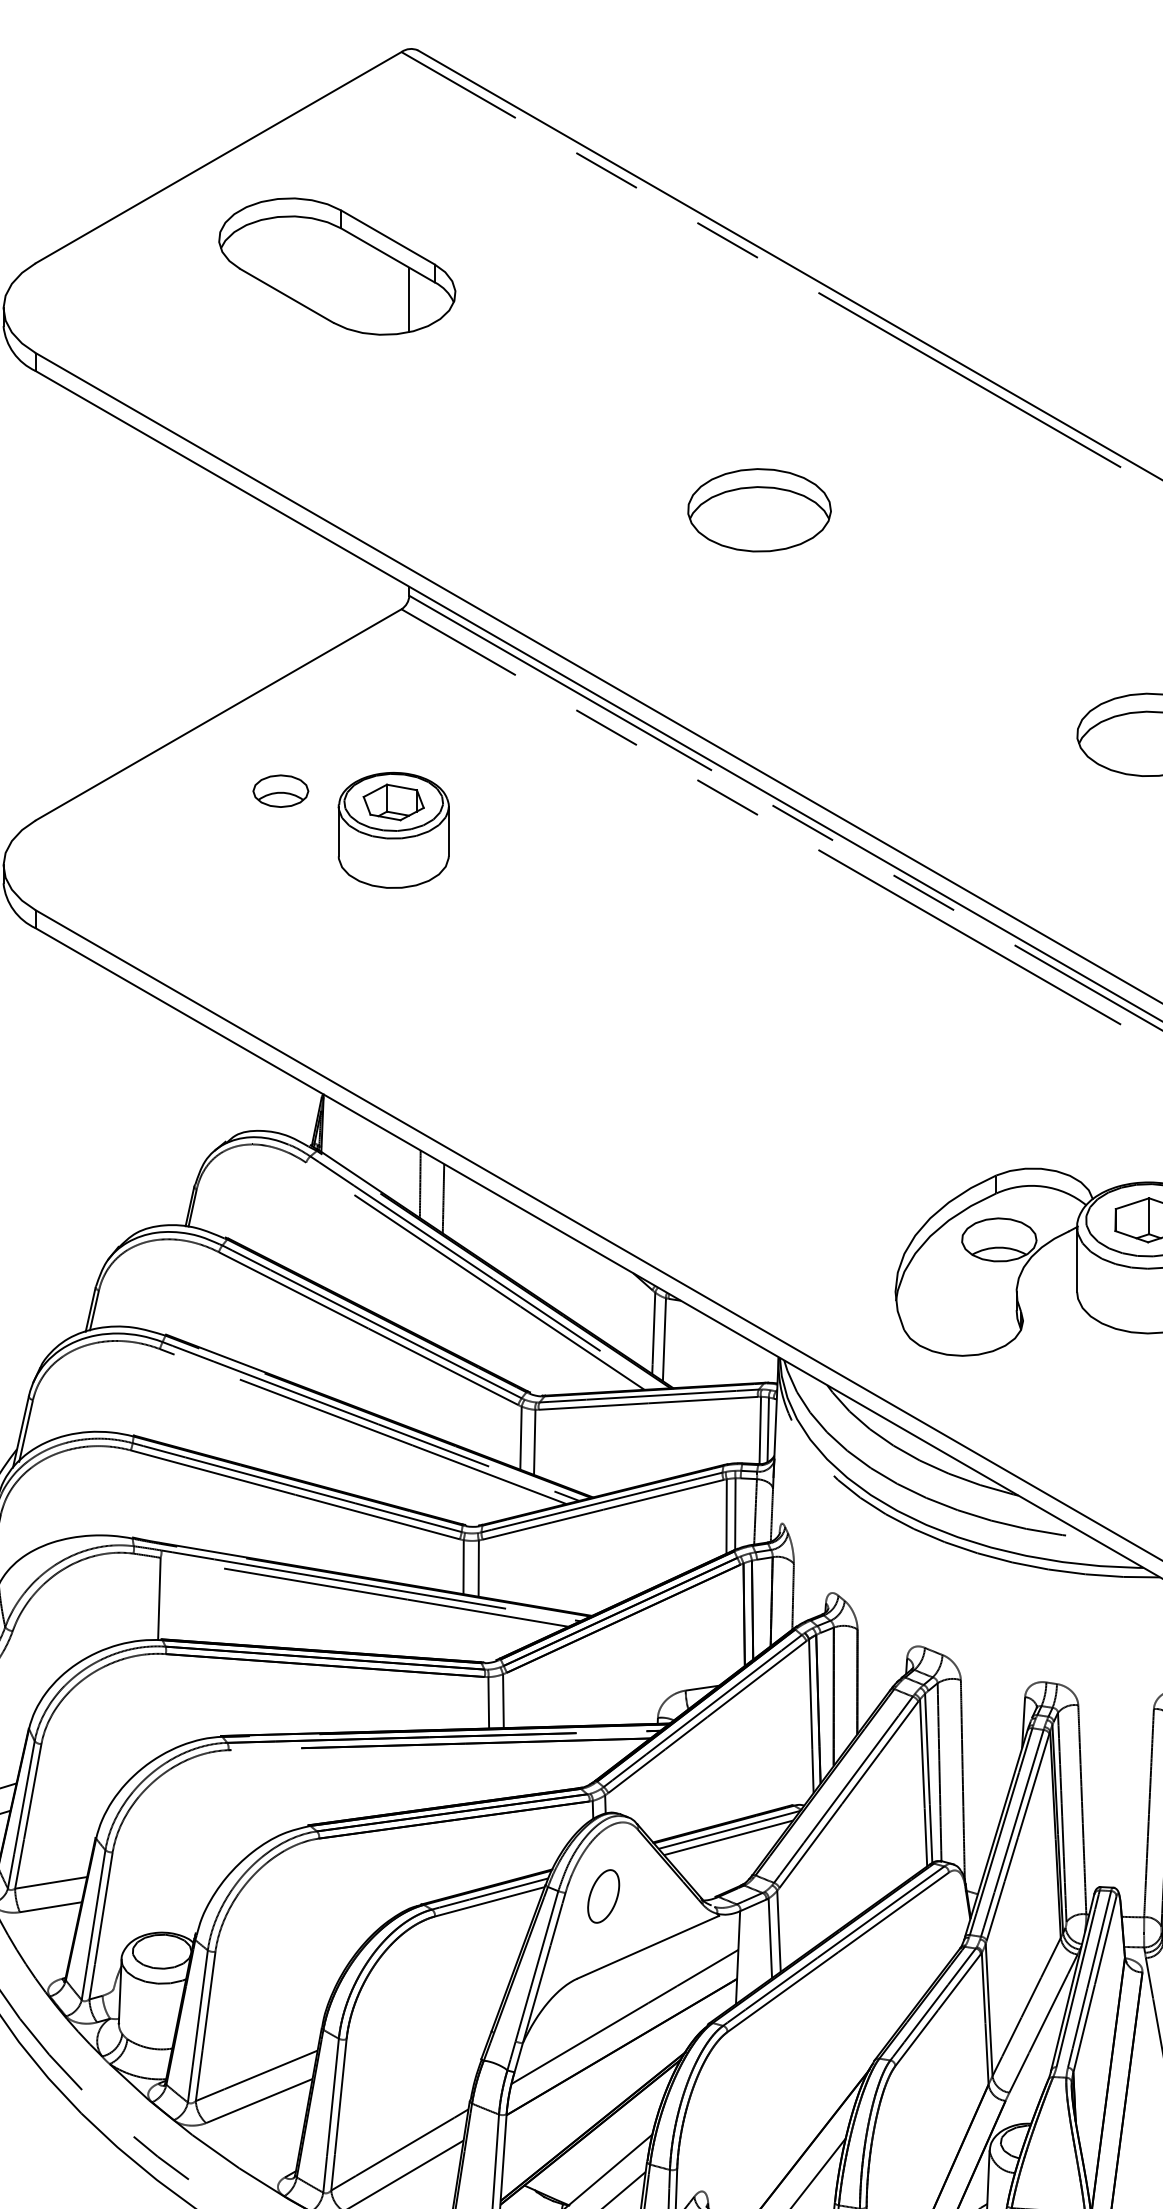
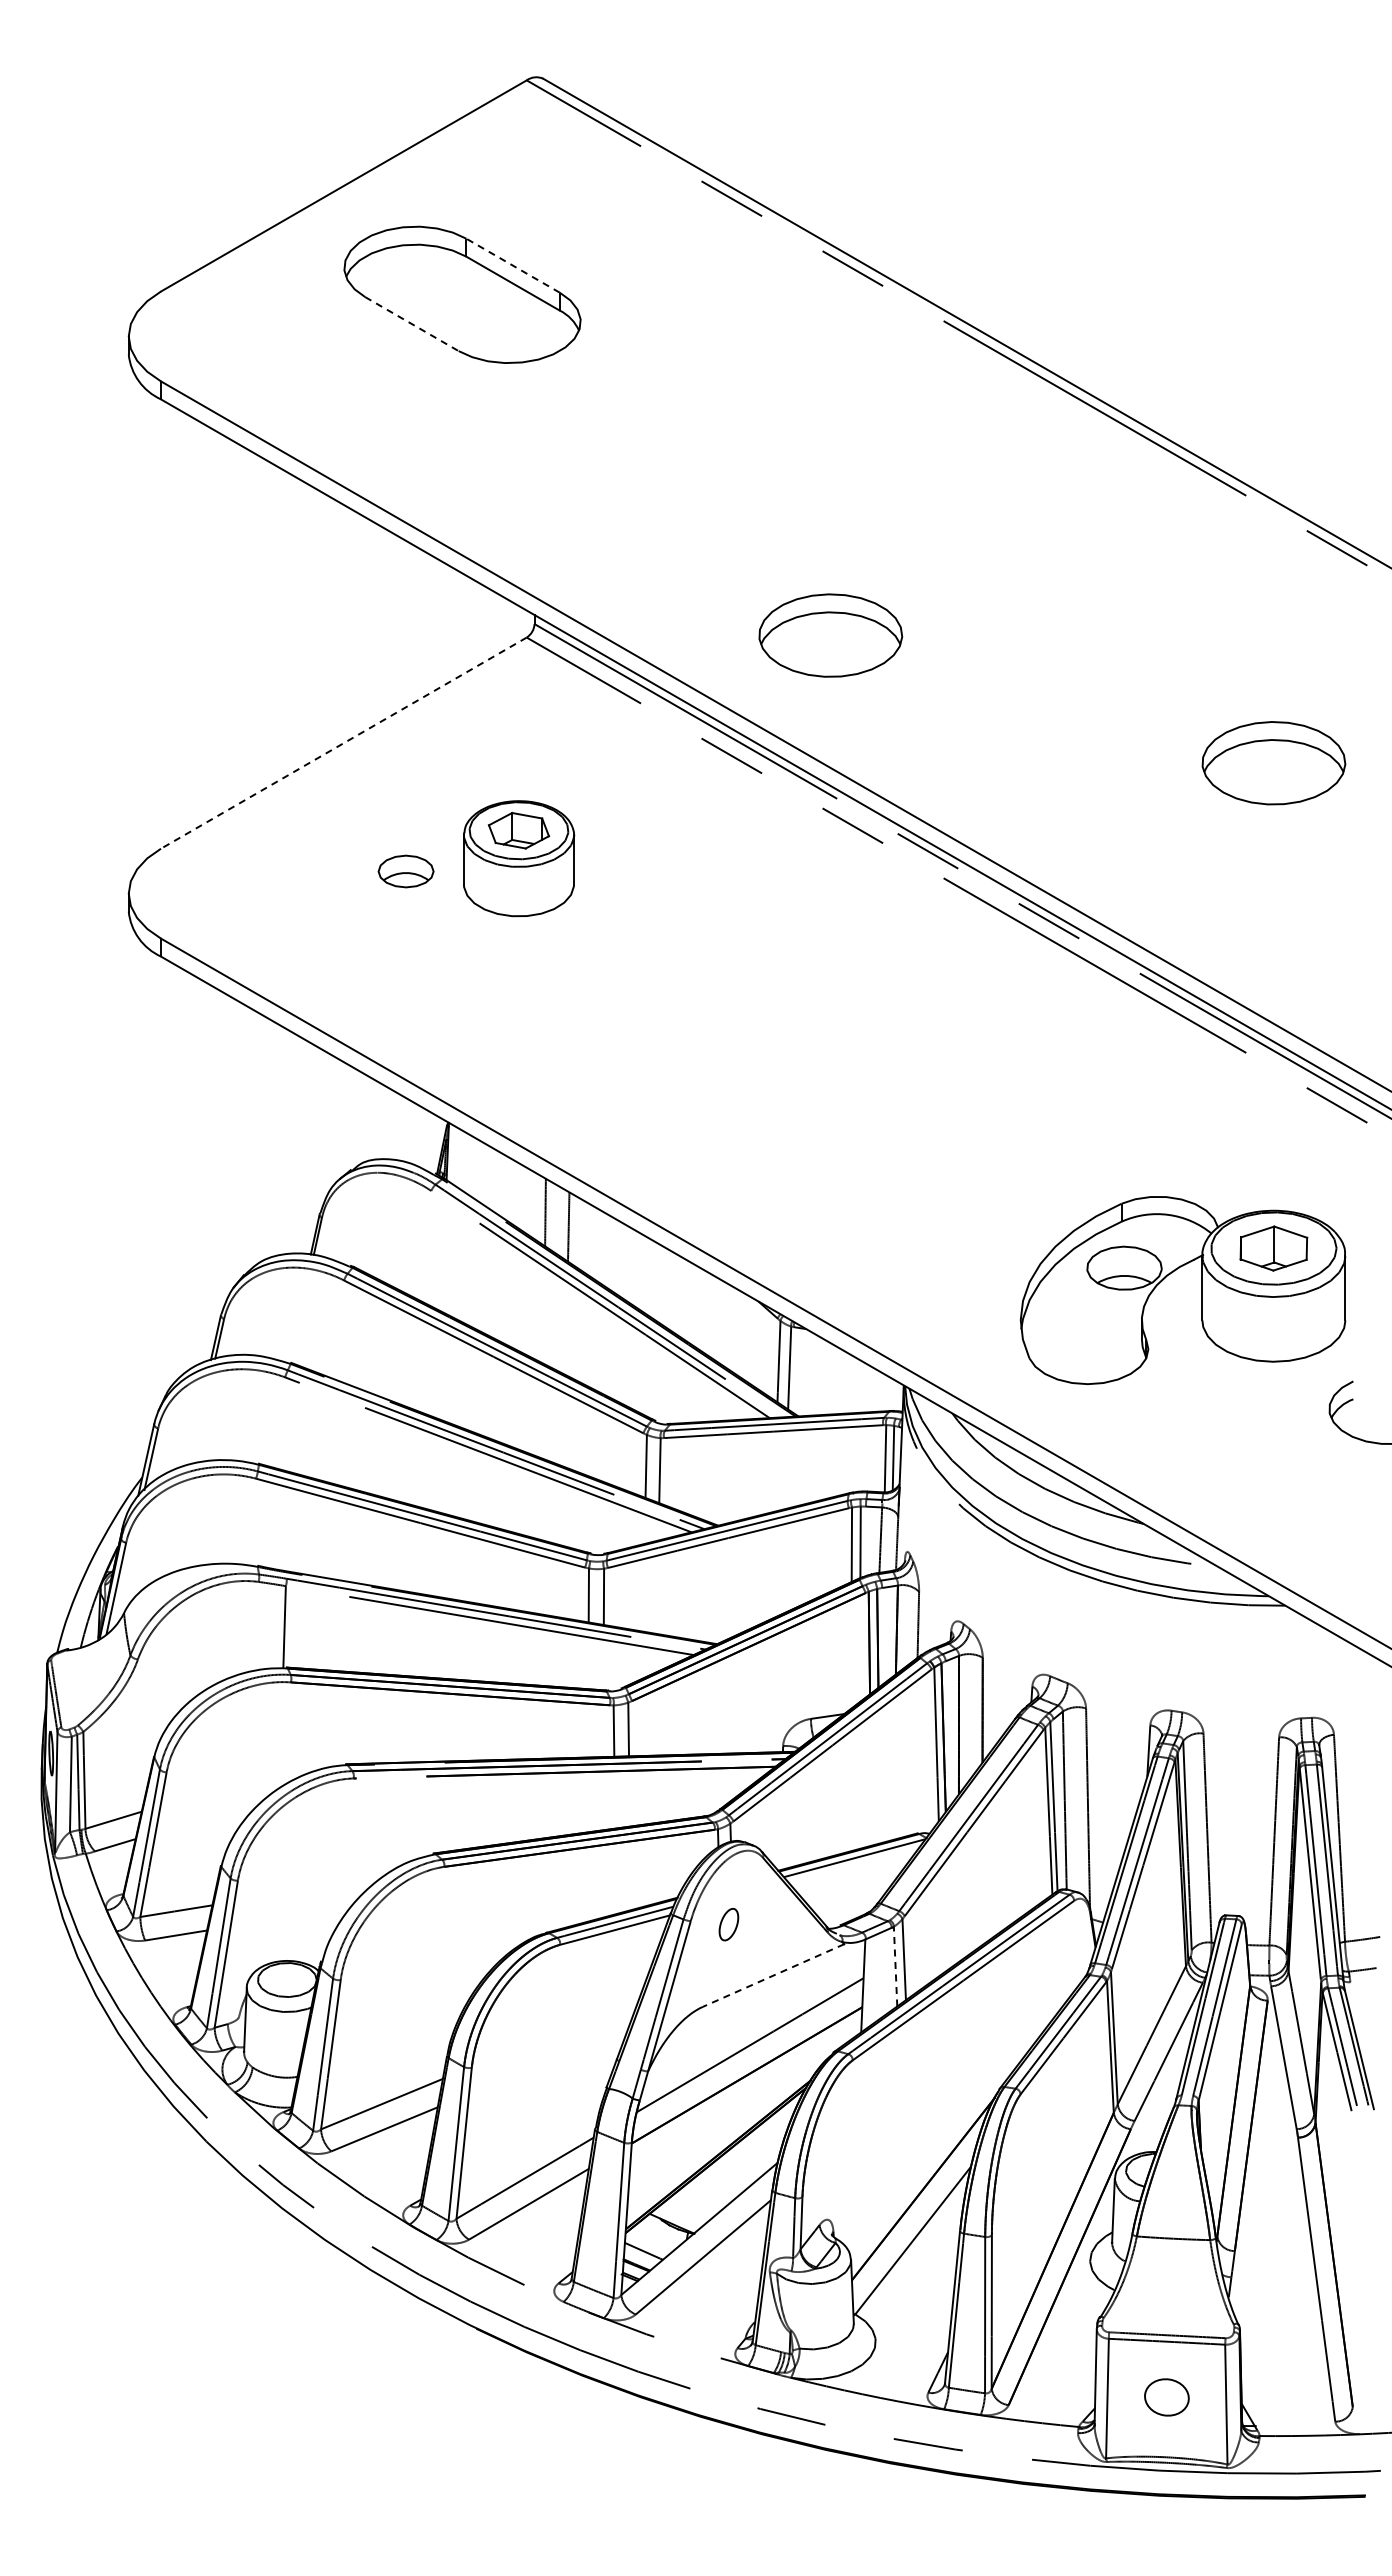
line: (388, 237) -> (513, 265), solid -> dashed
line: (286, 296) -> (411, 324), solid -> dashed
line: (409, 300) -> (534, 328), removed
part: (759, 510) -> (830, 635), moved
line: (218, 715) -> (343, 743), solid -> dashed
part: (280, 791) -> (405, 871), moved
line: (728, 1837) -> (853, 1865), removed
part: (603, 1896) -> (728, 1924), size x0.6
line: (770, 1939) -> (895, 1967), solid -> dashed
line: (648, 1947) -> (773, 1975), solid -> dashed

